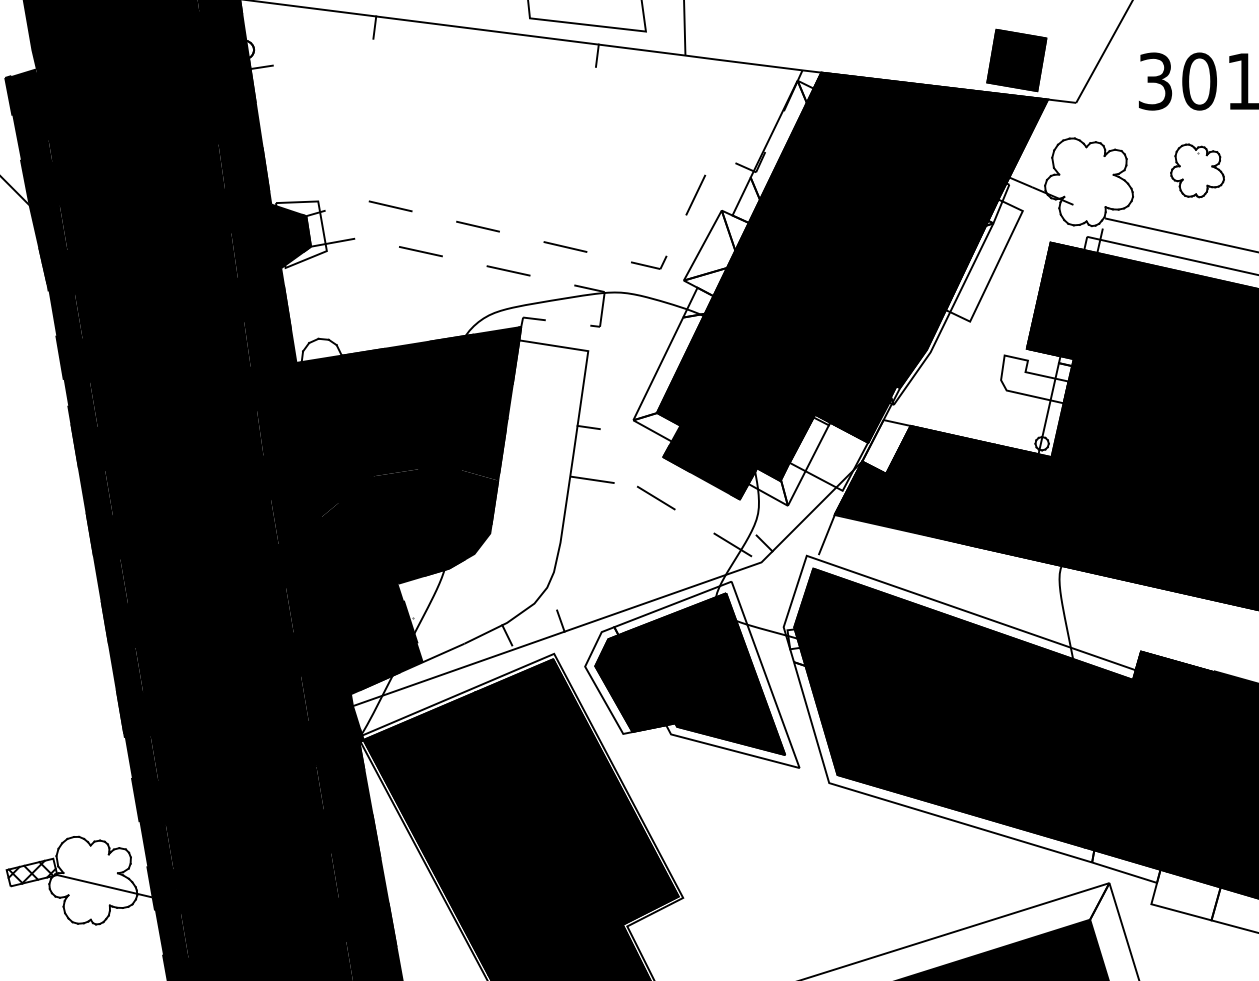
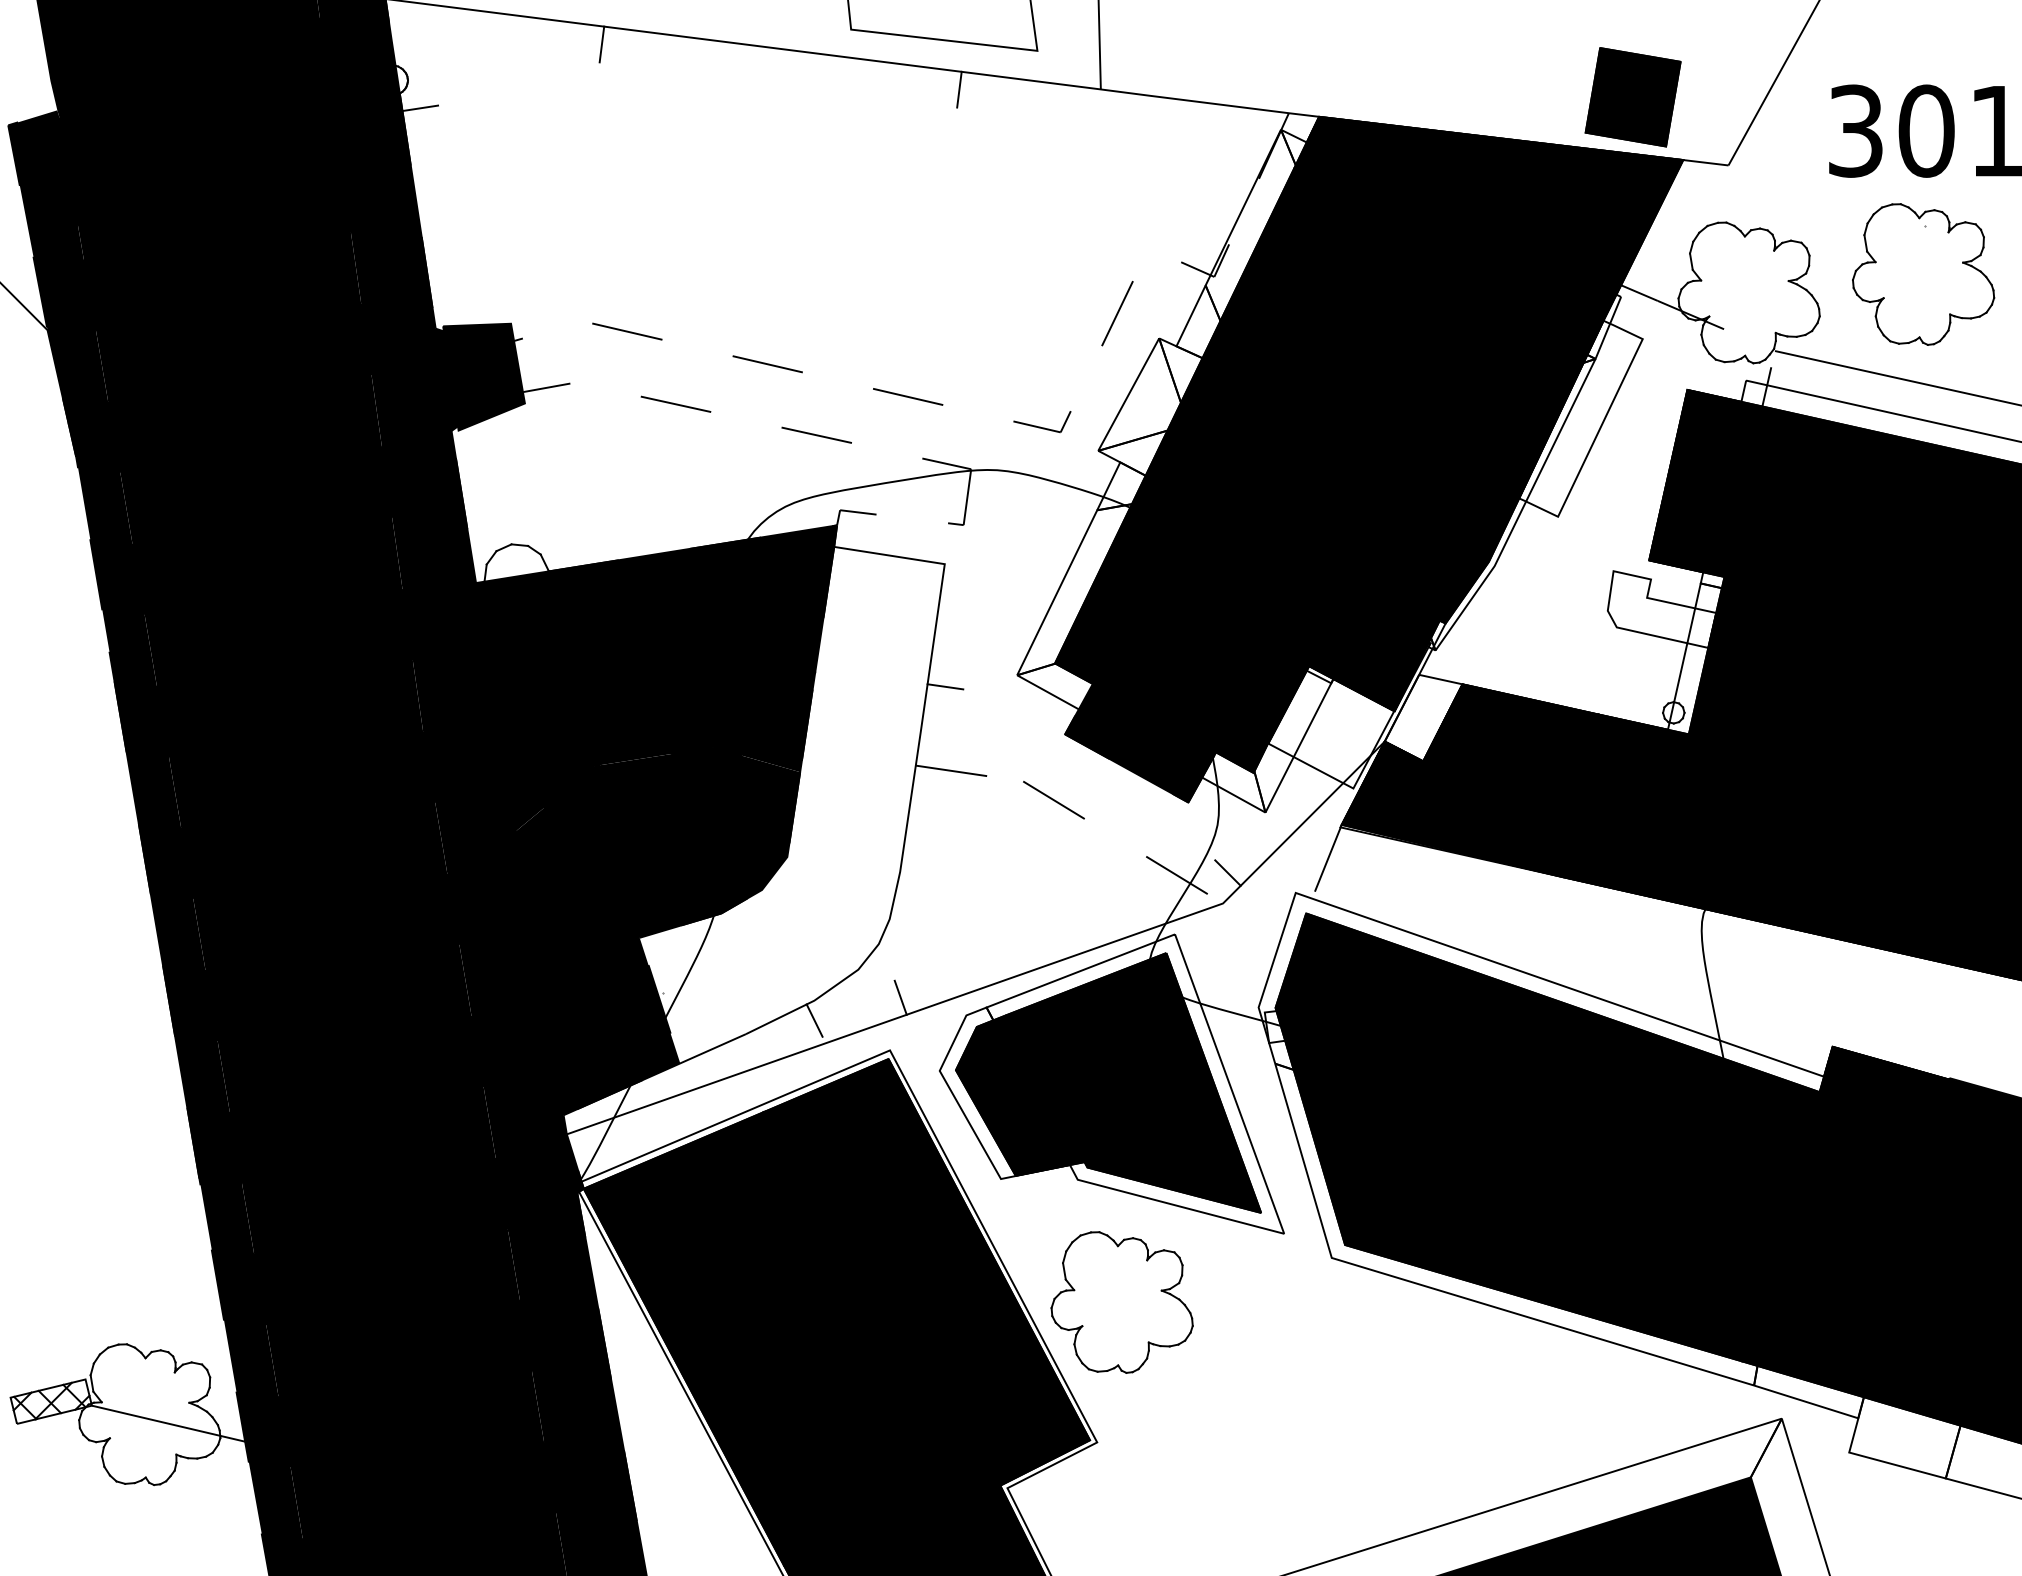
part: (1197, 170) -> (1923, 274), size x1.67
fill: (300, 234) -> (482, 376), added
part: (698, 810) -> (1121, 1301), added

